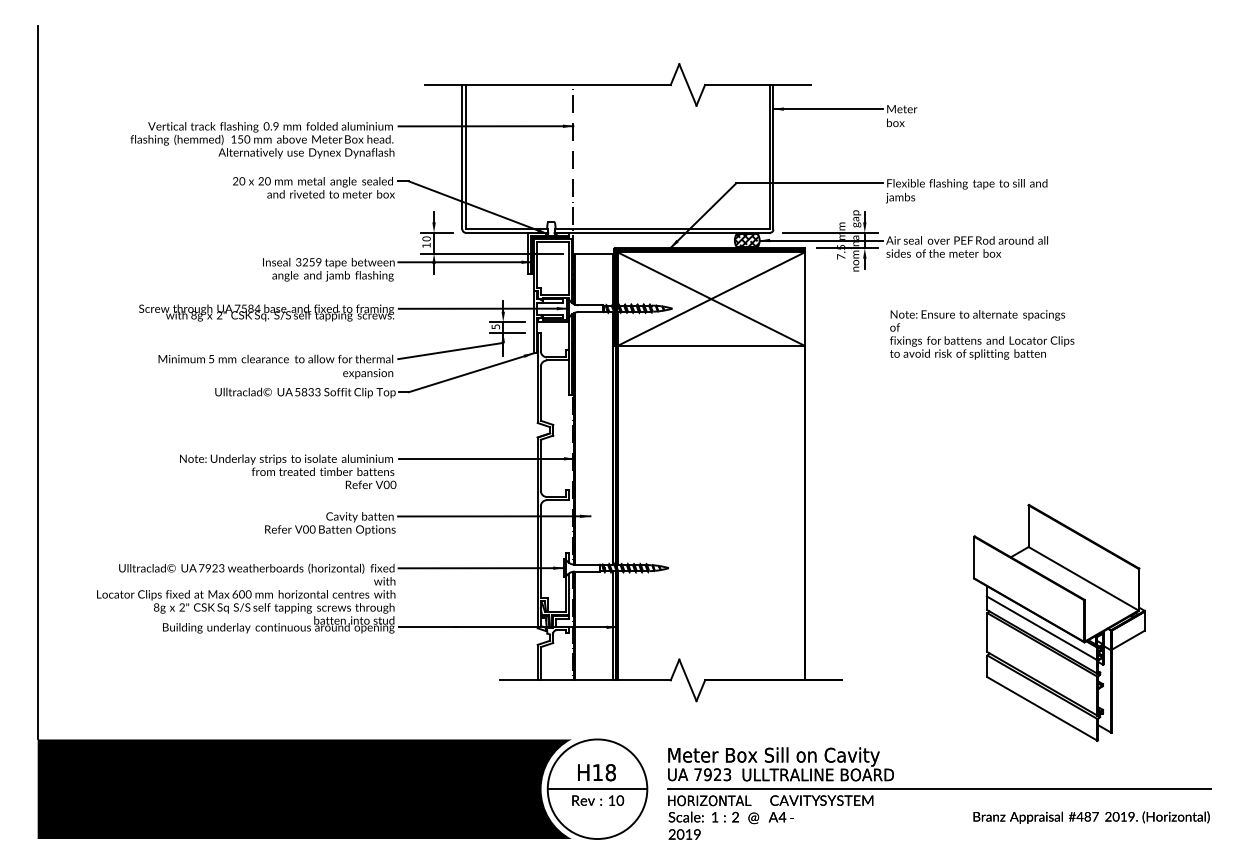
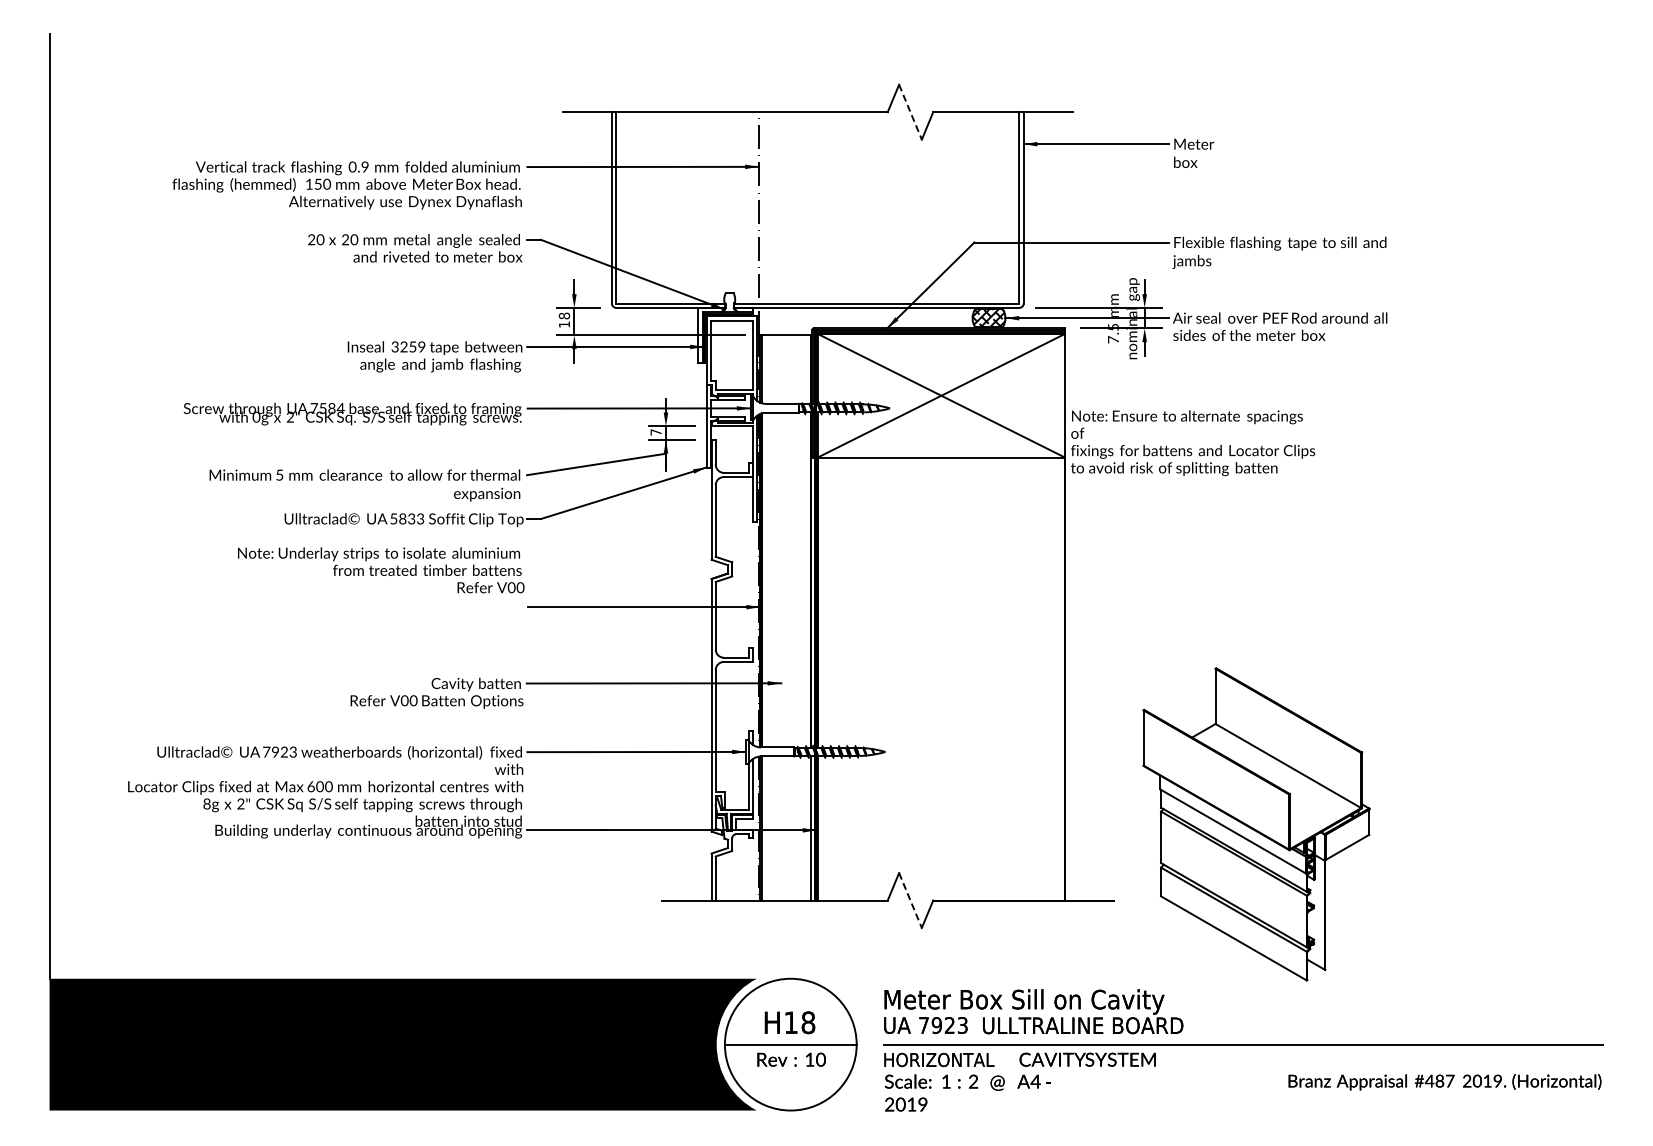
line: (687, 85) -> (910, 112), solid -> dashed
text: (426, 238) -> (564, 315), 10 -> 18
text: (193, 315) -> (256, 417), 8g -> 0g
text: (495, 326) -> (655, 432), 5 -> 7
text: (982, 335) -> (1193, 443), moved
text: (288, 471) -> (381, 570), moved
part: (1059, 622) -> (1256, 824), moved
line: (687, 680) -> (910, 900), solid -> dashed

